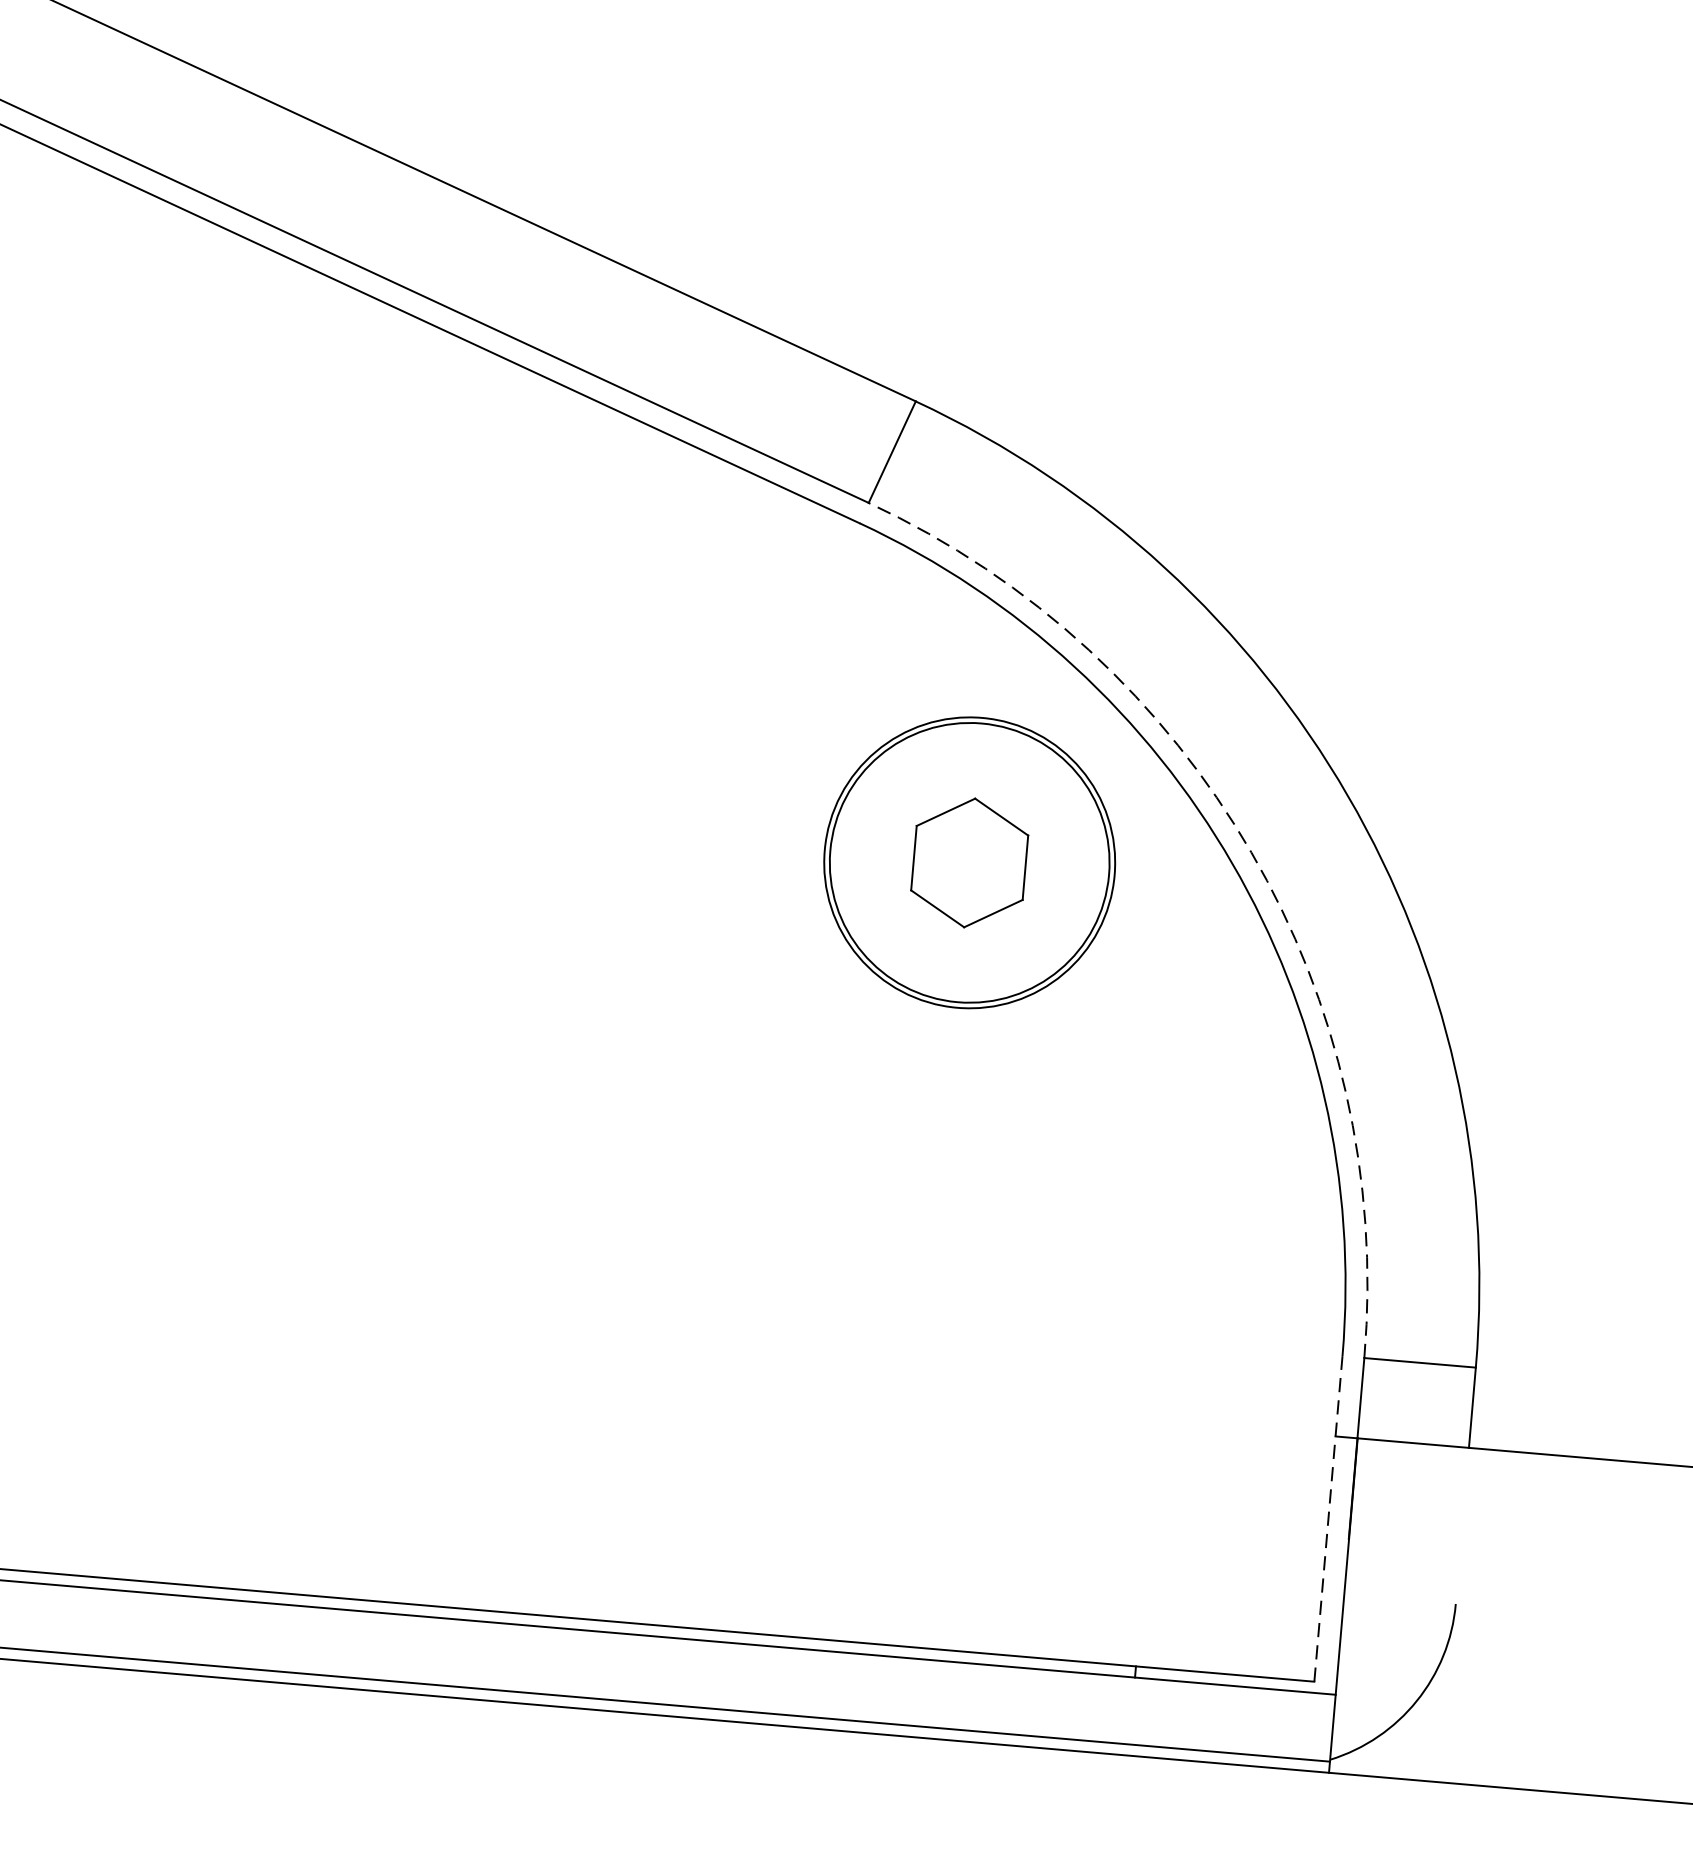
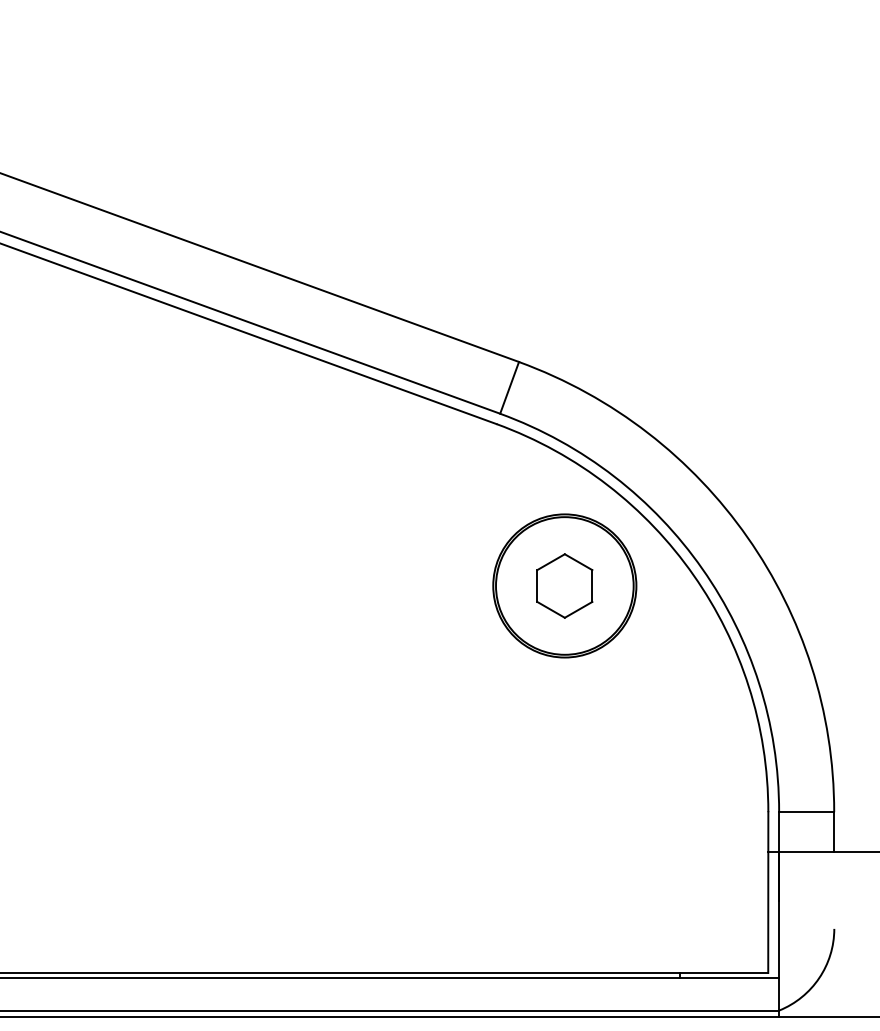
arc: (1251, 851) -> (702, 568), dashed -> solid
line: (1328, 1518) -> (768, 892), dashed -> solid

